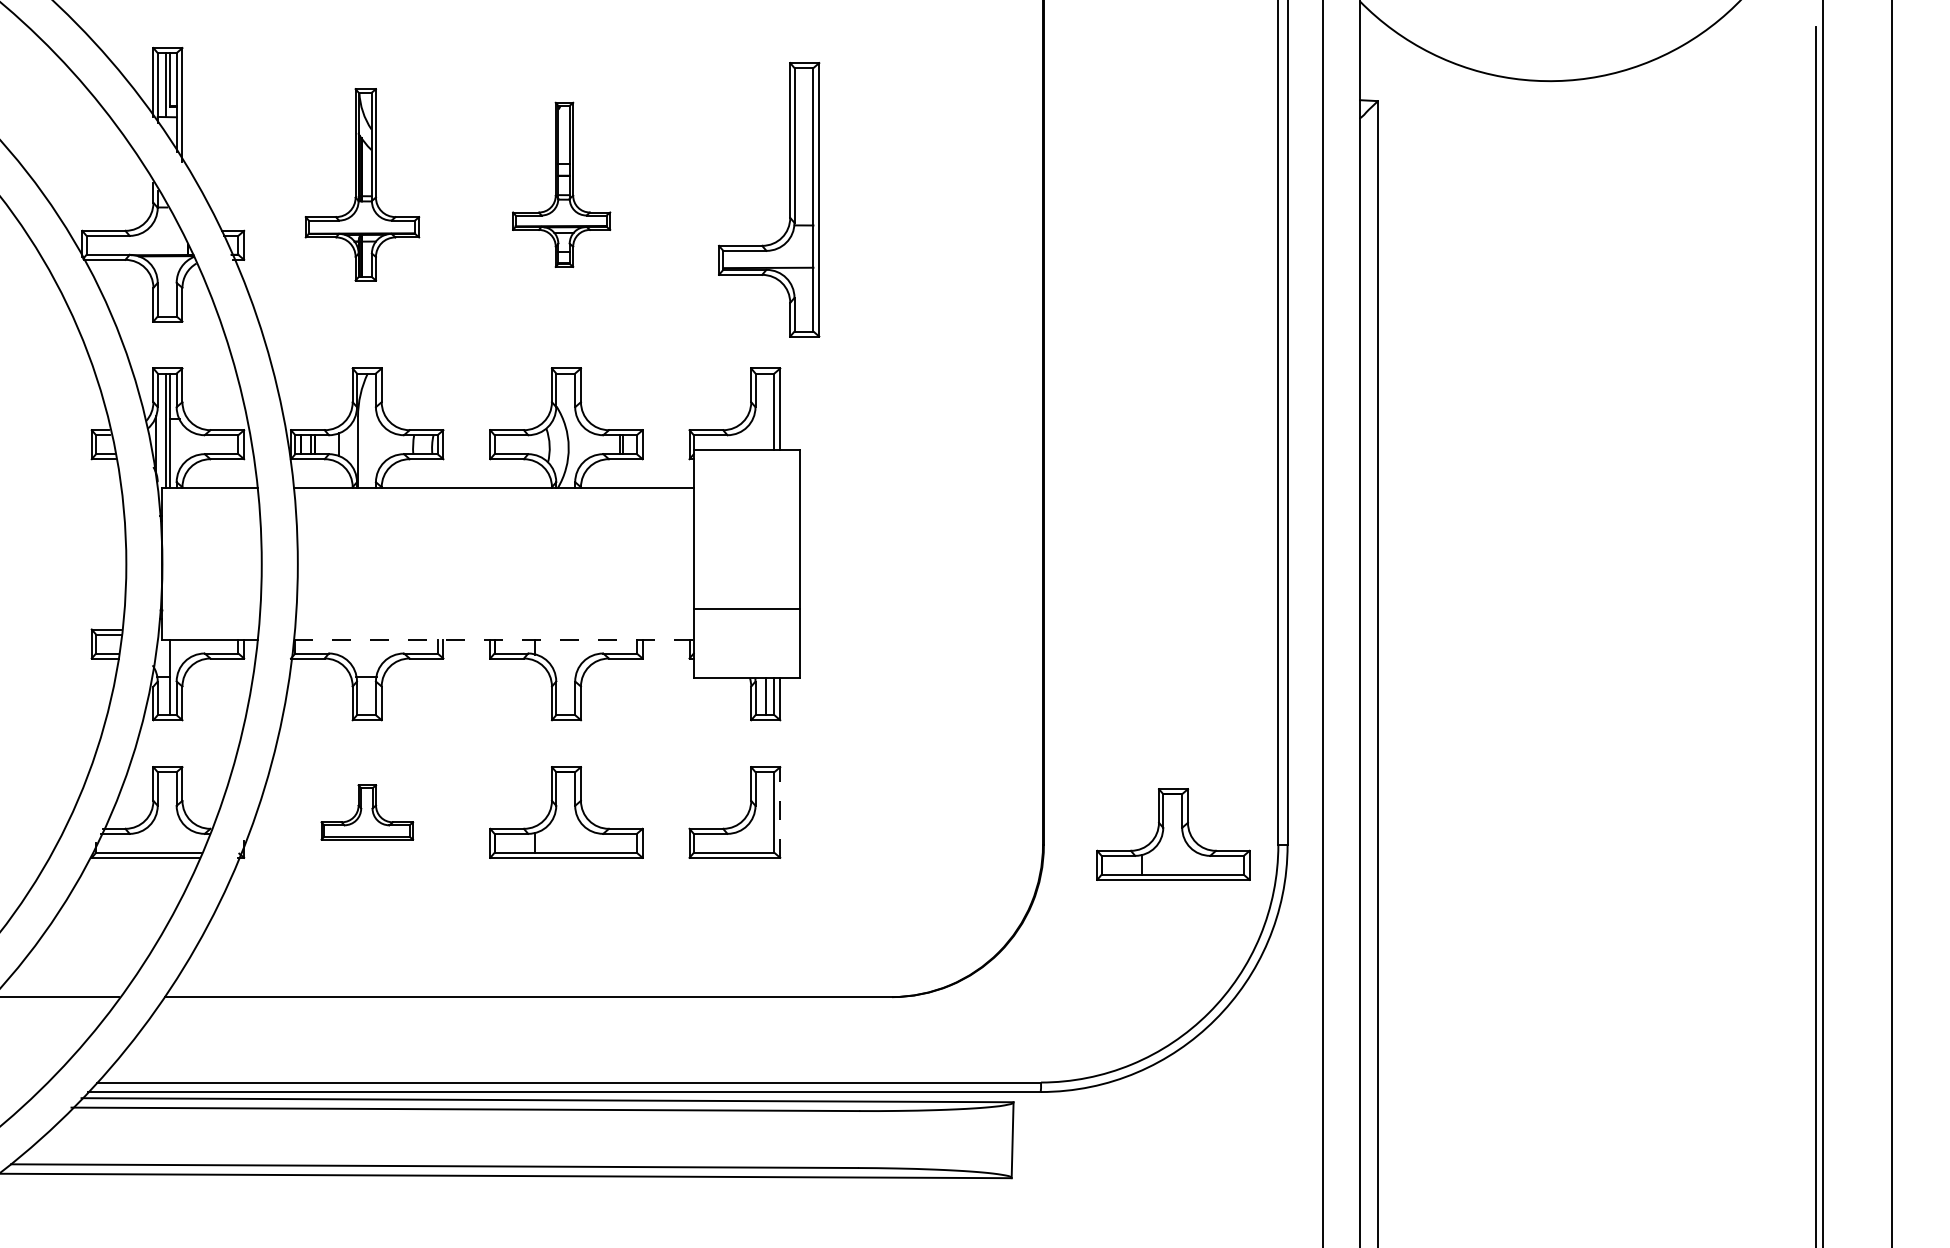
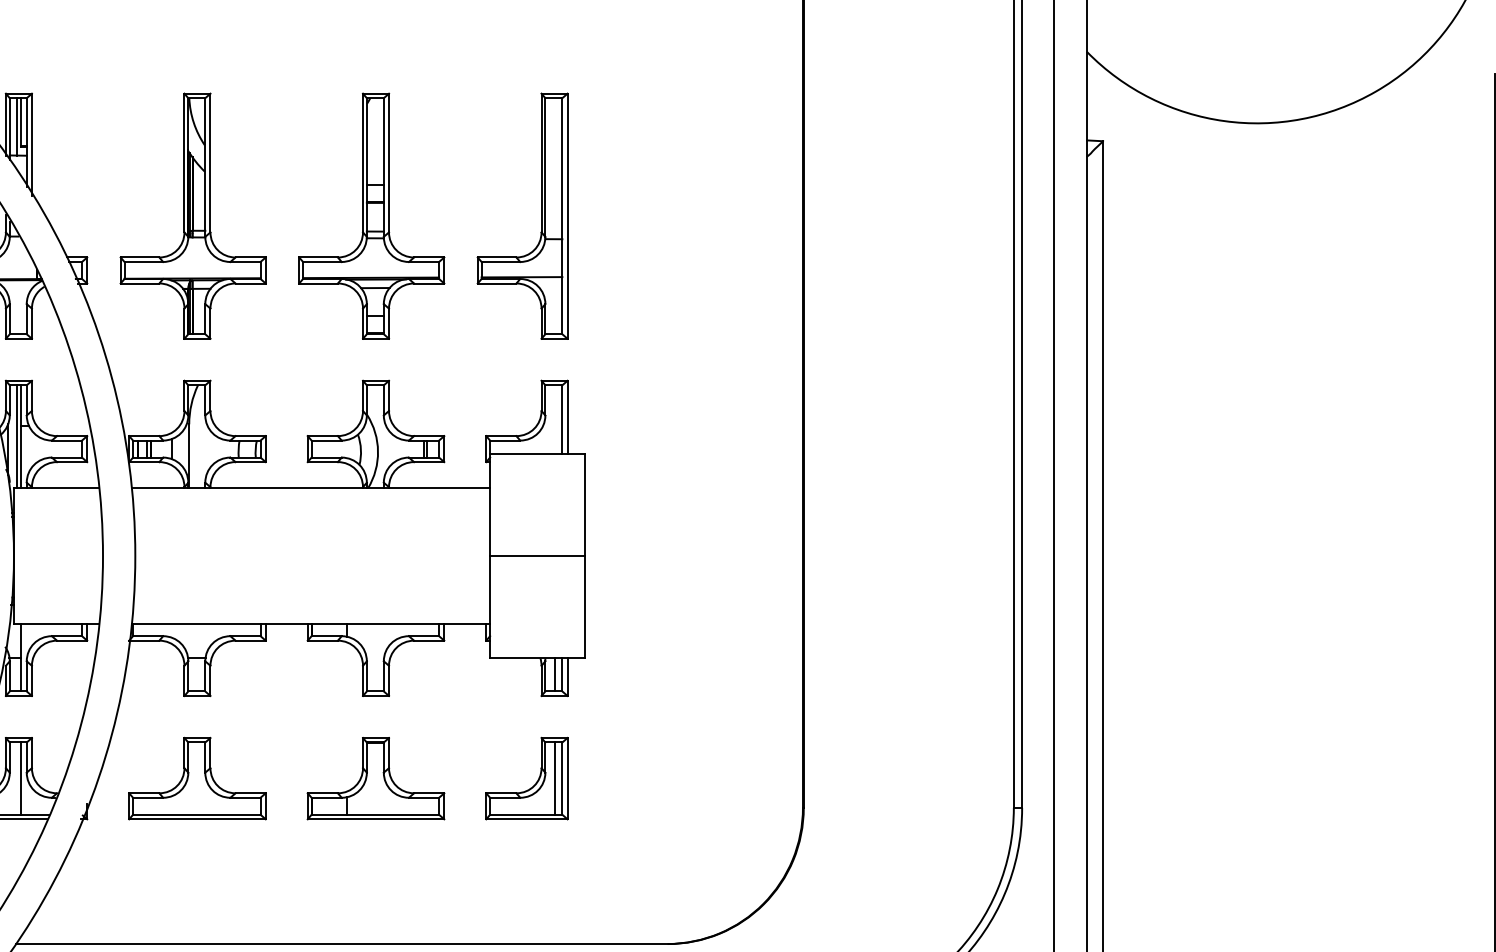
part: (362, 184) -> (193, 215), size x1.43
part: (561, 184) -> (371, 215), size x1.67
part: (789, 199) -> (540, 215), moved
line: (746, 609) -> (537, 556), moved
line: (494, 640) -> (311, 624), dashed -> solid
line: (170, 812) -> (21, 778), added
part: (367, 812) -> (197, 778), size x1.67
line: (766, 812) -> (555, 778), added
line: (780, 812) -> (567, 778), dashed -> solid
part: (1173, 834) -> (919, 798), removed

